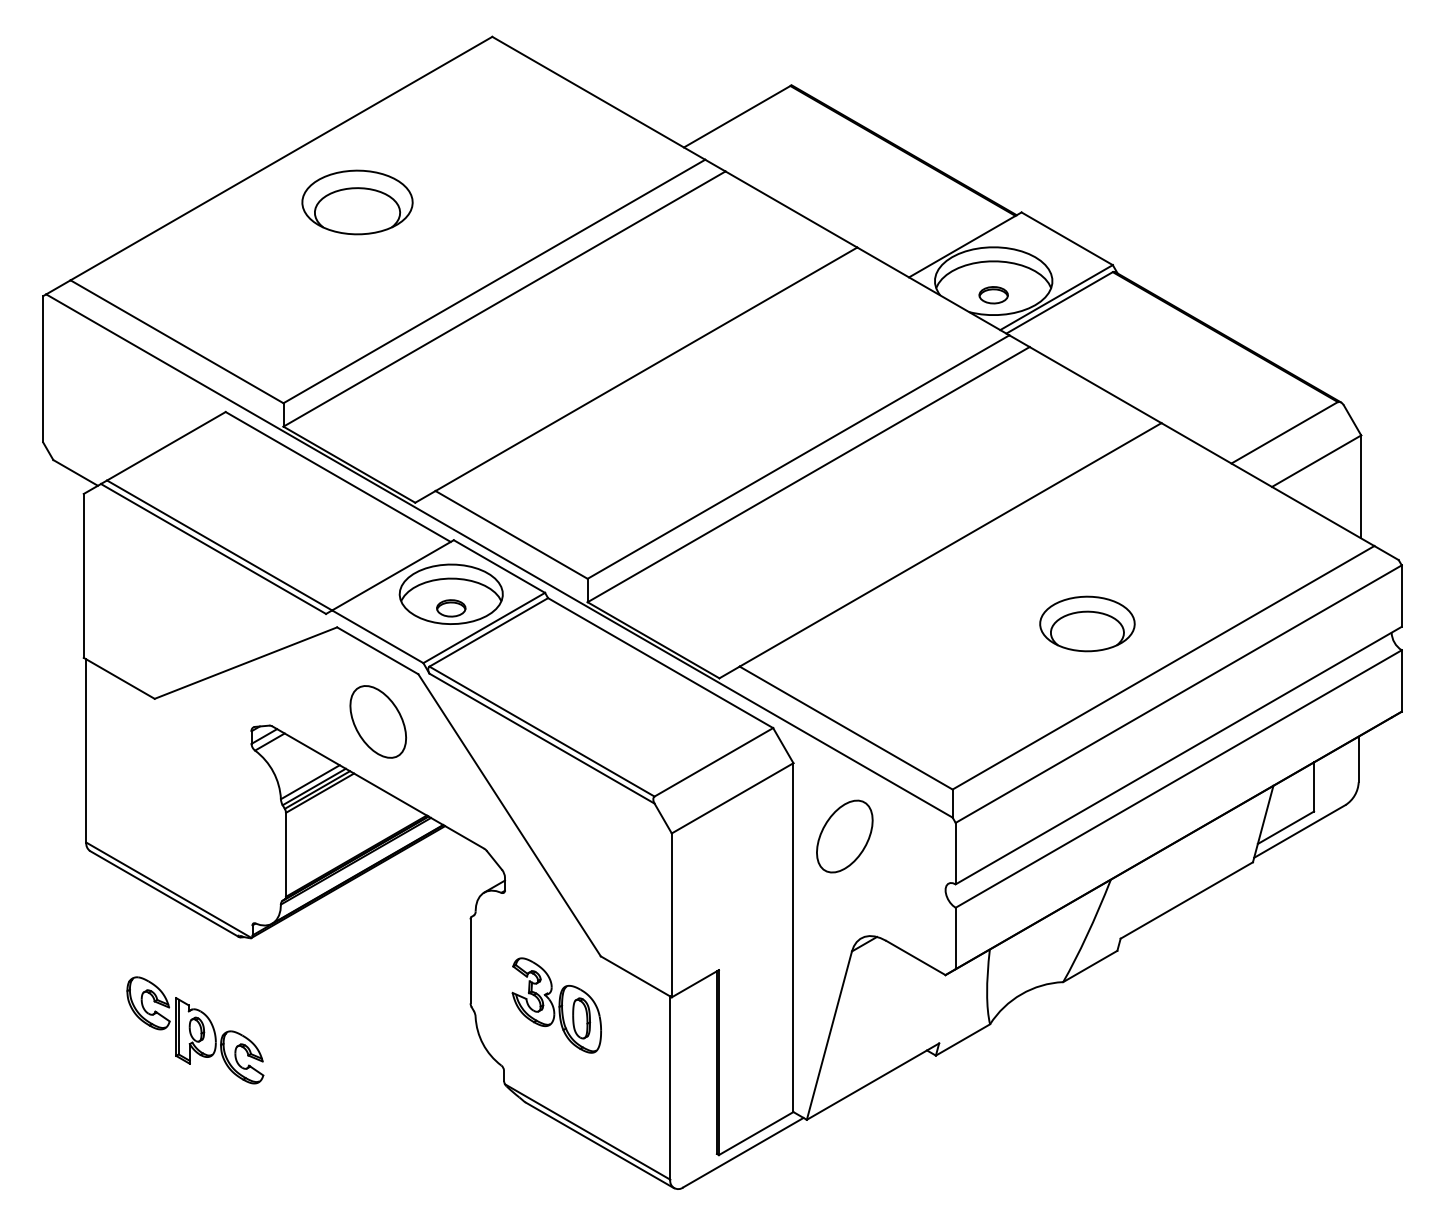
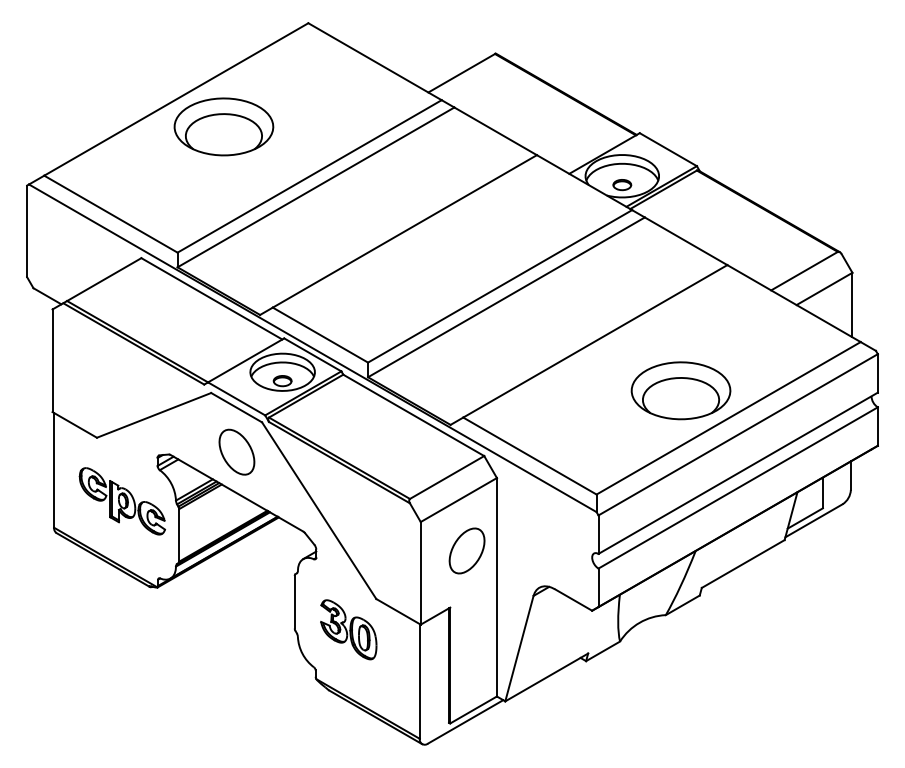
part: (356, 201) -> (223, 126), size x1.43
part: (1086, 623) -> (680, 390), size x1.67
part: (843, 835) -> (466, 550), moved
part: (193, 1030) -> (121, 501), moved

